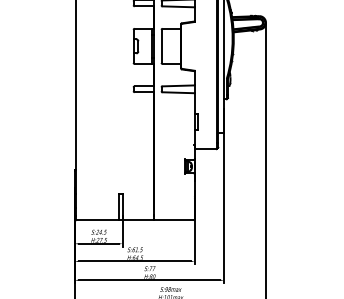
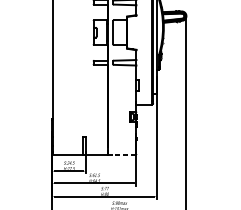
line: (174, 220) -> (122, 154), solid -> dashed

